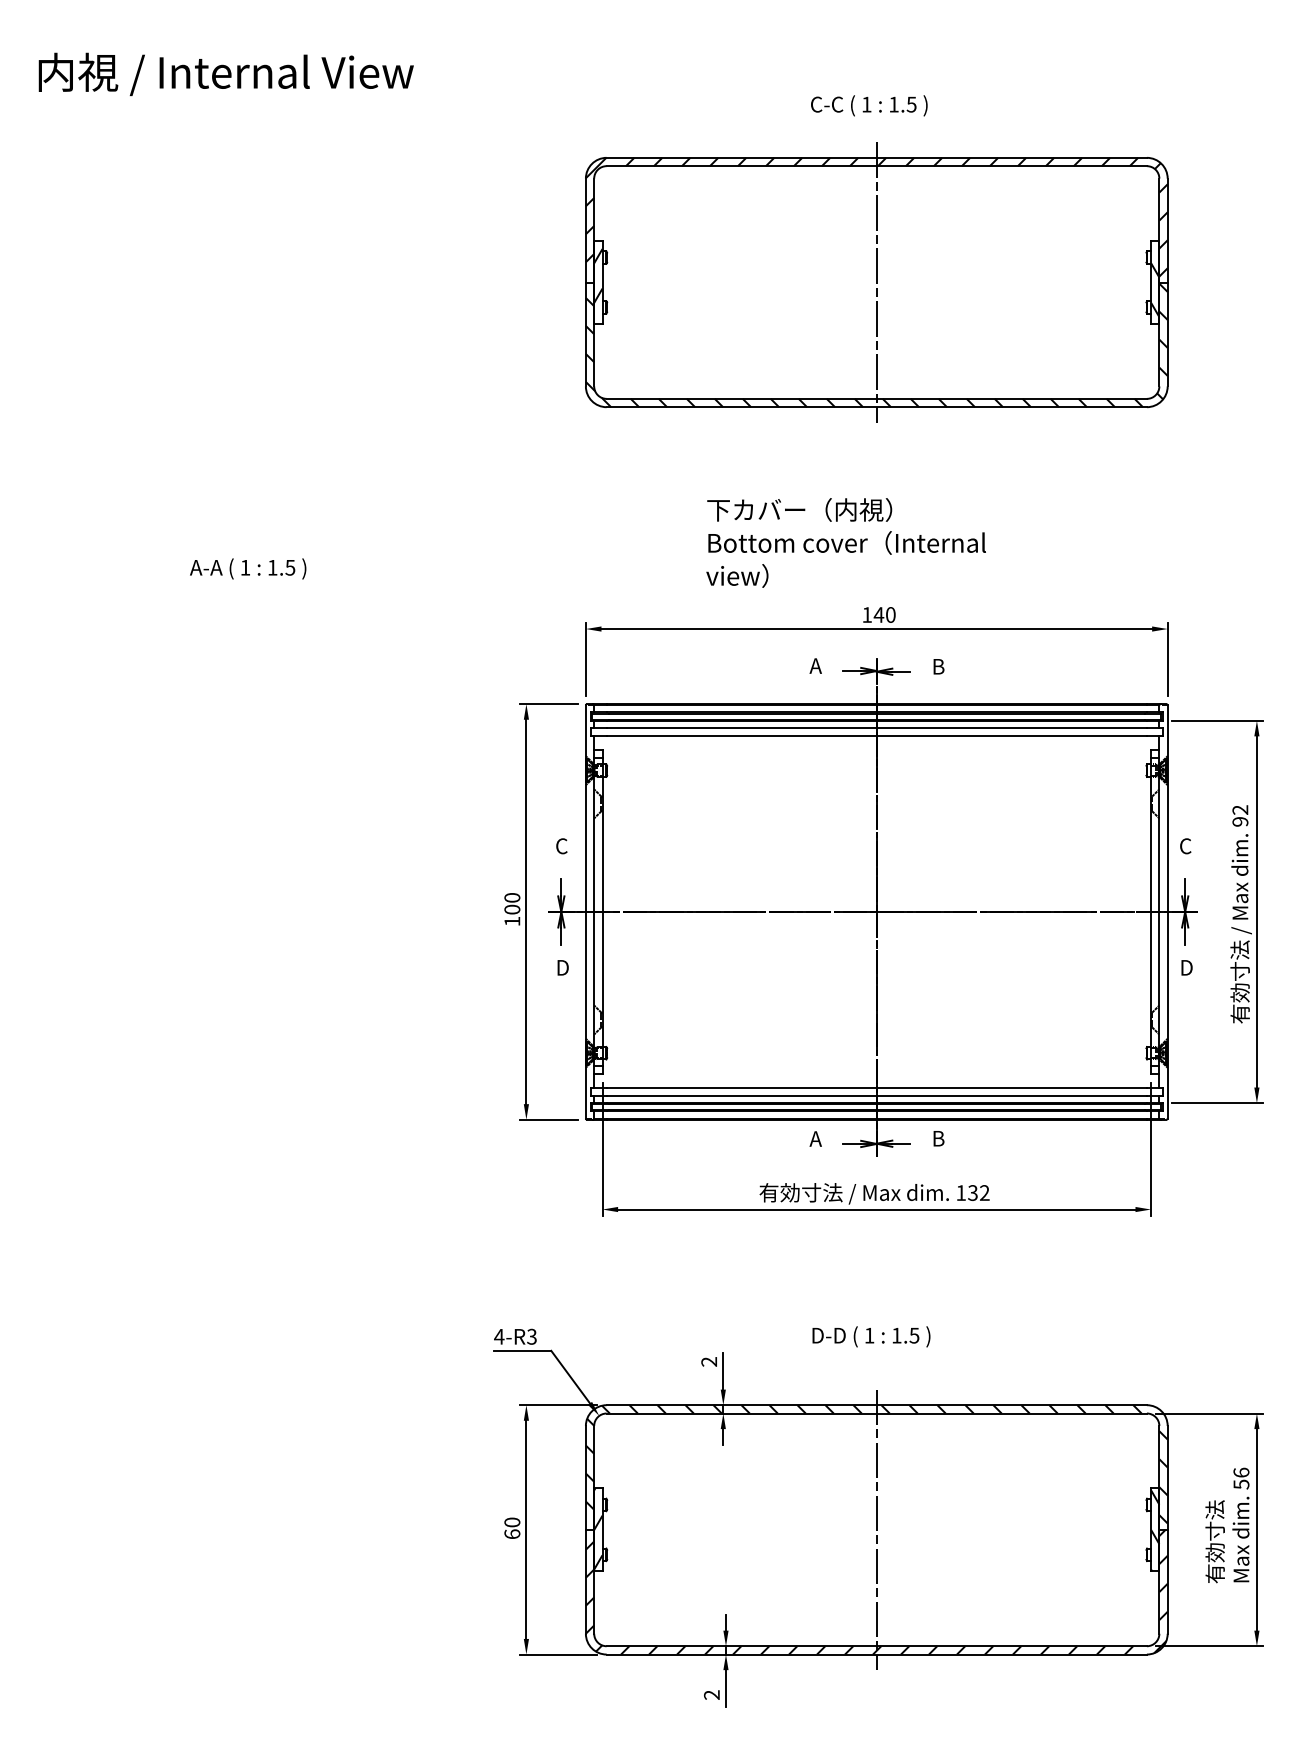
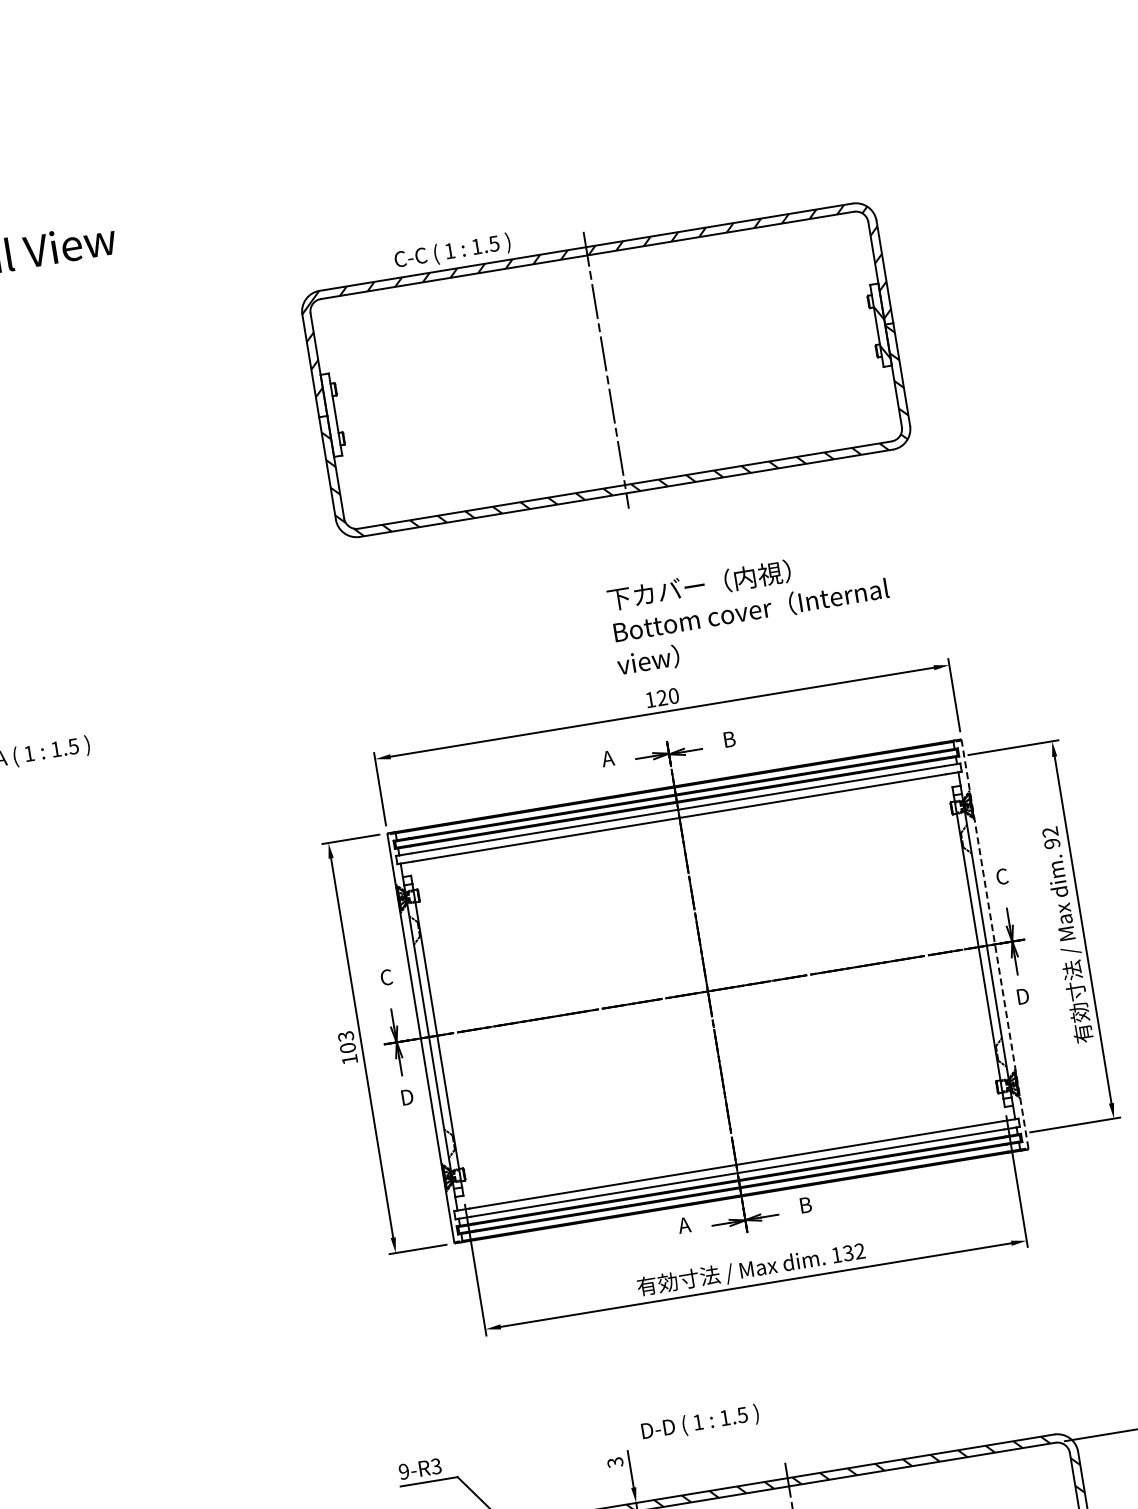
text: (869, 105) -> (452, 251), moved
hatch: (598, 275) -> (330, 408), removed
text: (845, 542) -> (749, 610), moved
text: (878, 614) -> (661, 697), 140 -> 120
text: (512, 897) -> (346, 1036), 100 -> 103
line: (1167, 911) -> (994, 943), solid -> dashed
text: (499, 1336) -> (404, 1471), 4-R3 -> 9-R3
text: (871, 1336) -> (700, 1422), moved
text: (709, 1361) -> (615, 1462), 2 -> 3

